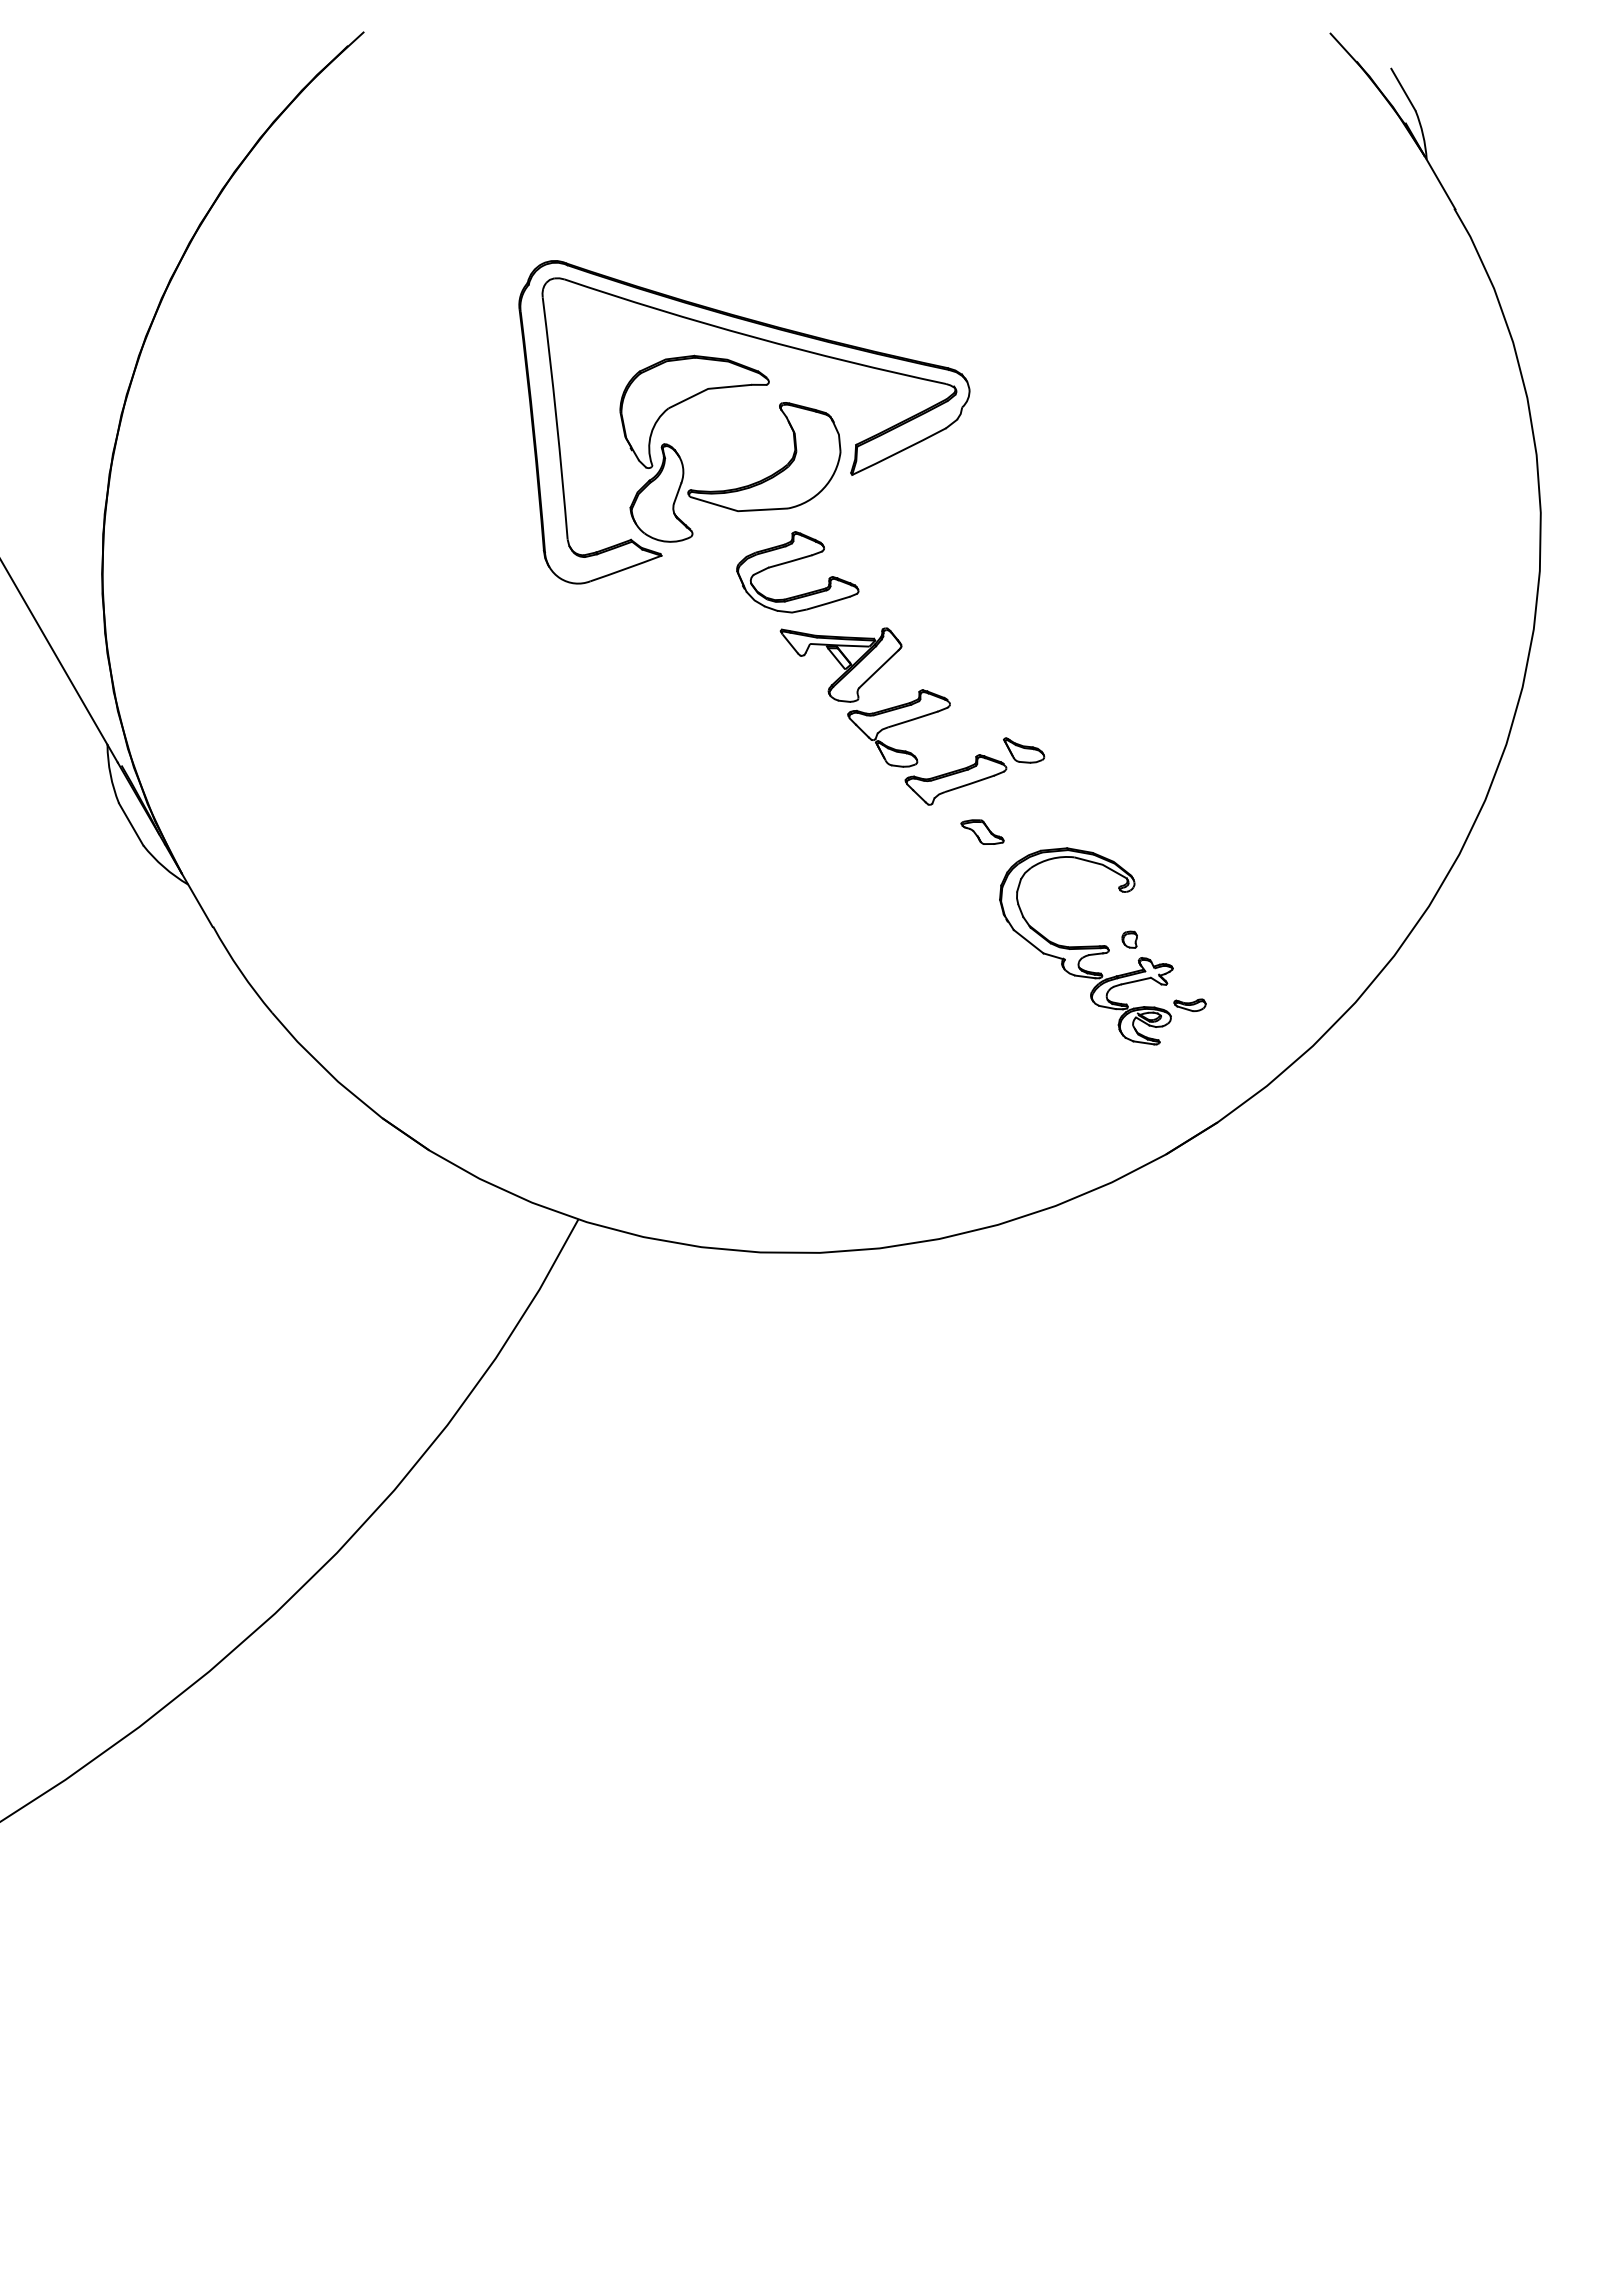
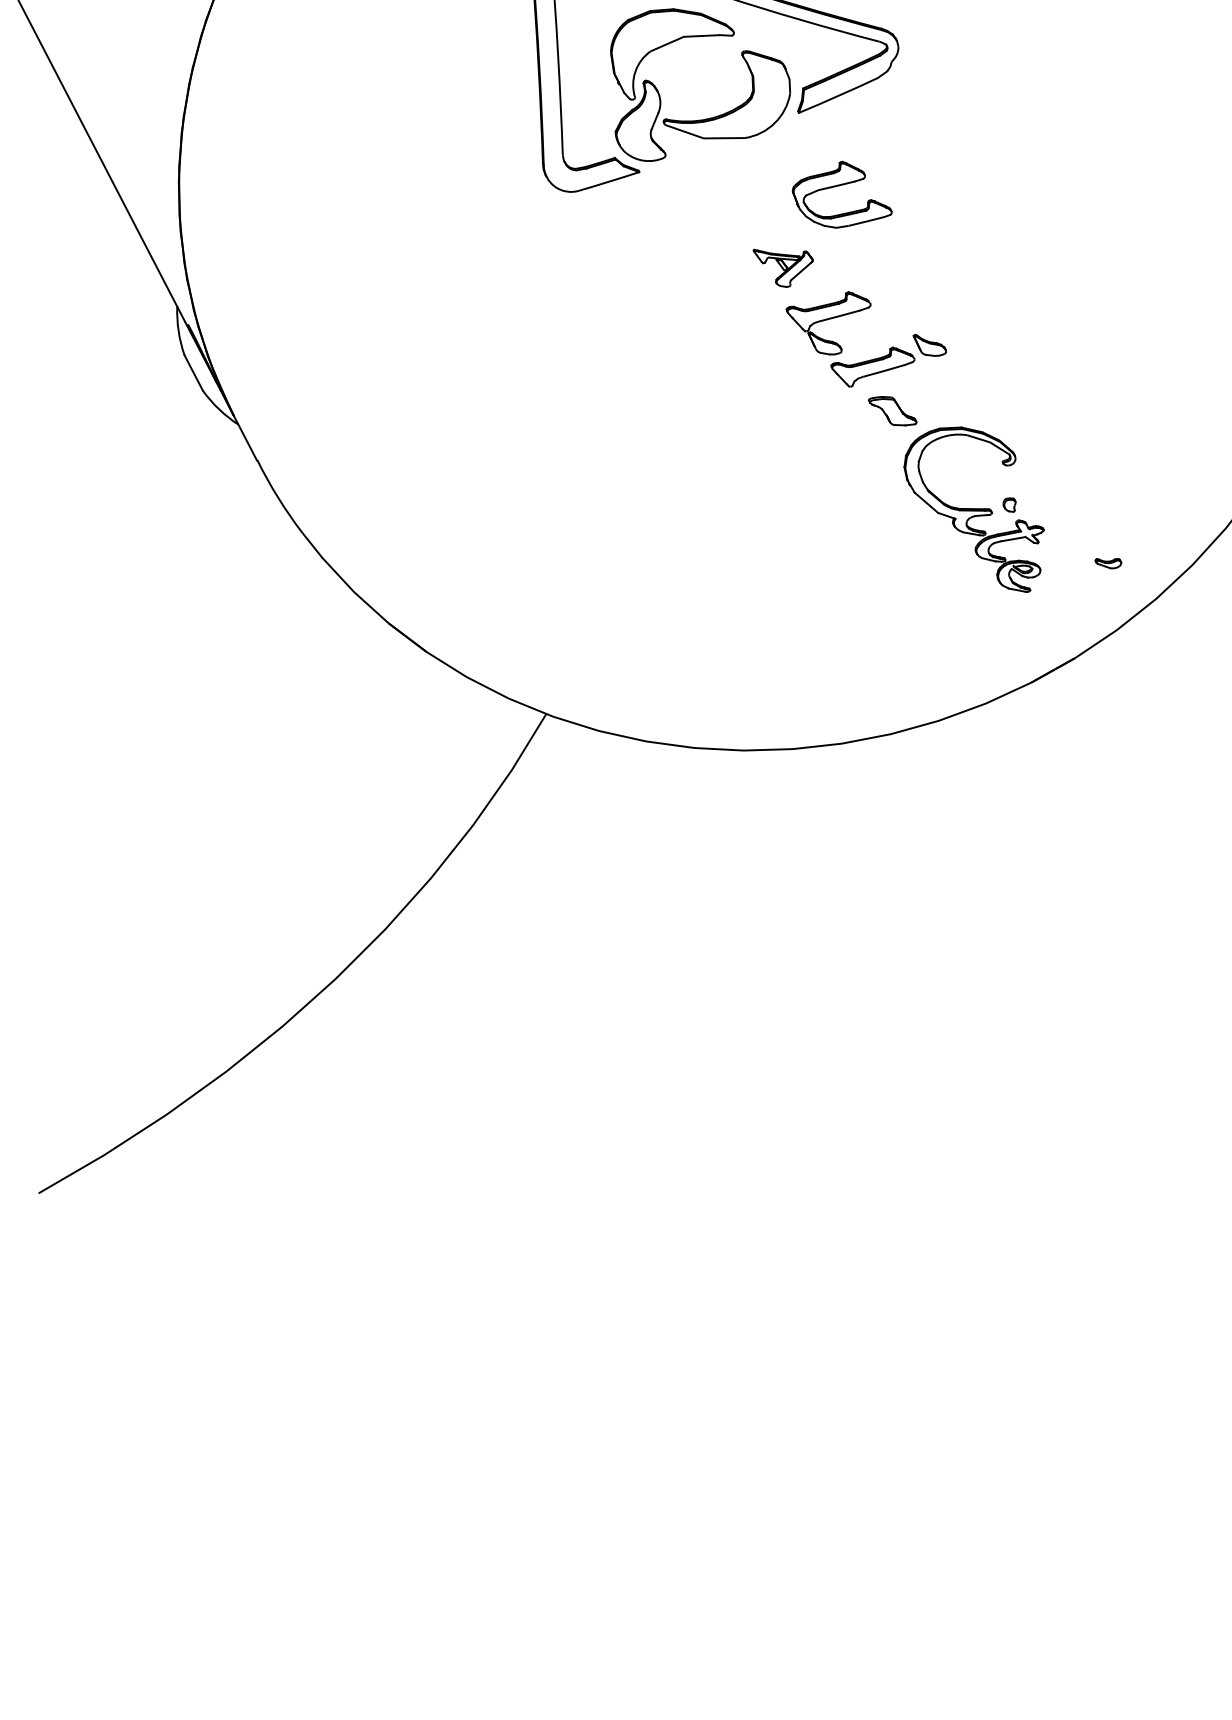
part: (794, 561) -> (840, 185), moved
part: (840, 664) -> (782, 268), size x0.6
part: (982, 831) -> (892, 410), size x1.4
part: (1189, 1005) -> (1107, 563), moved

